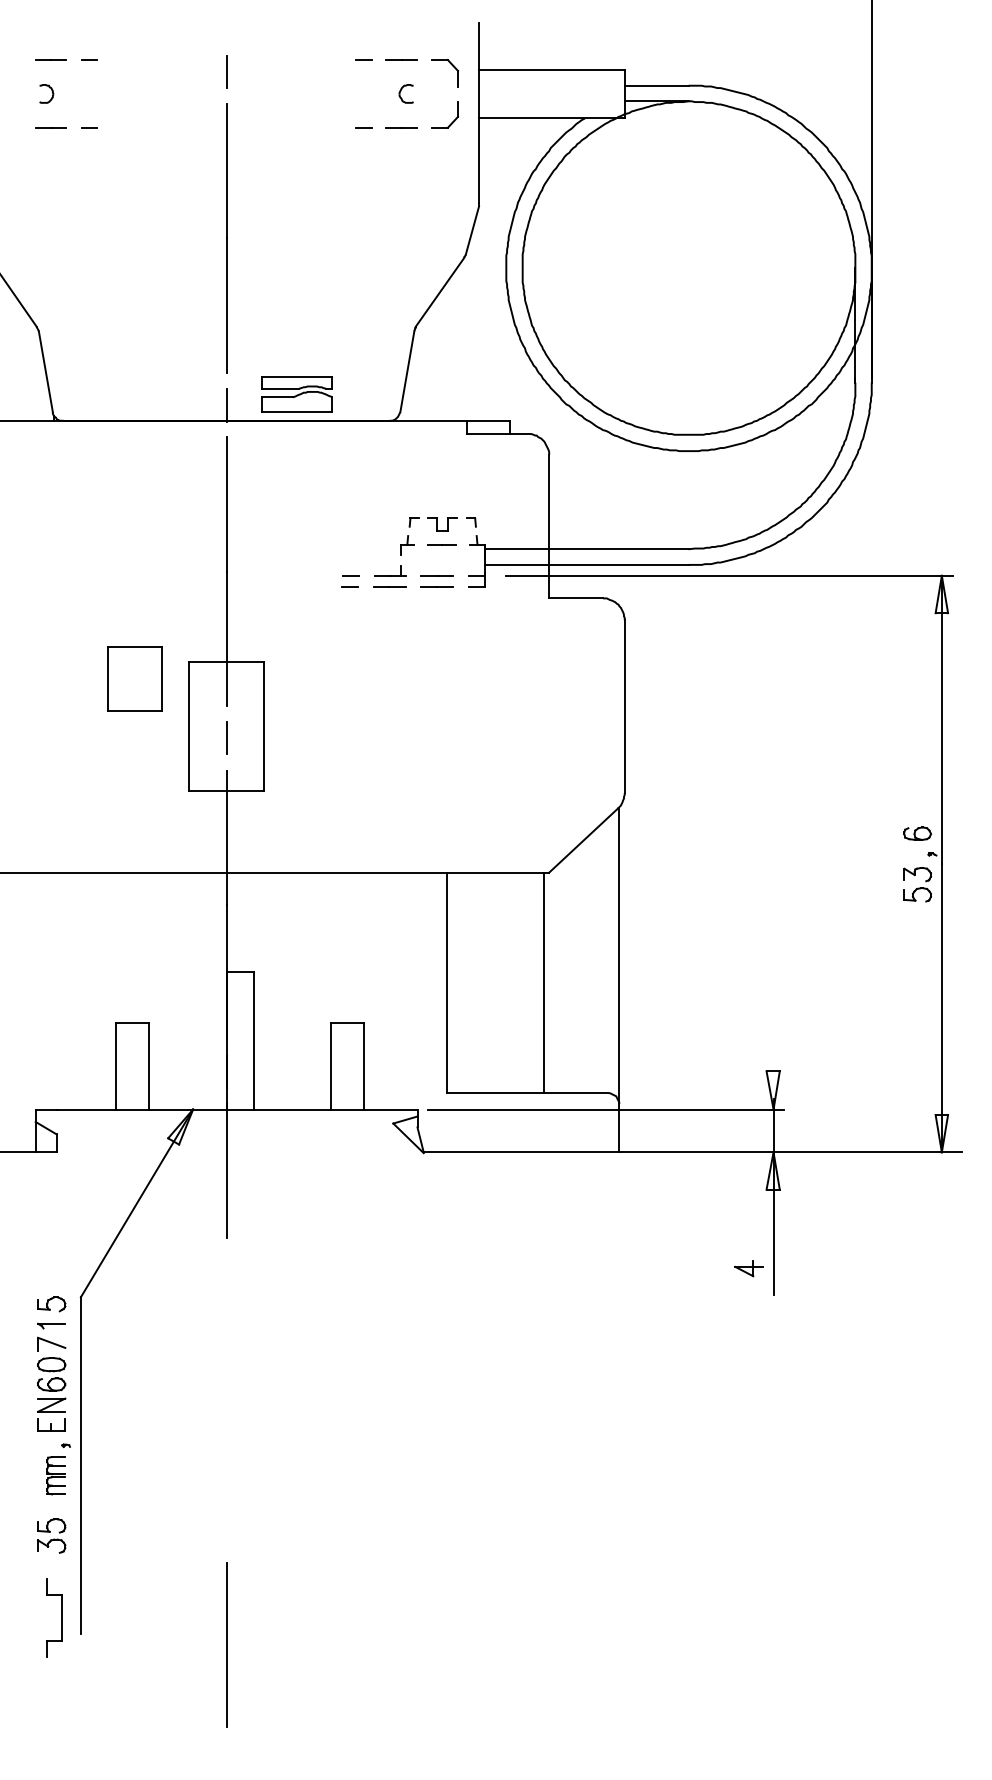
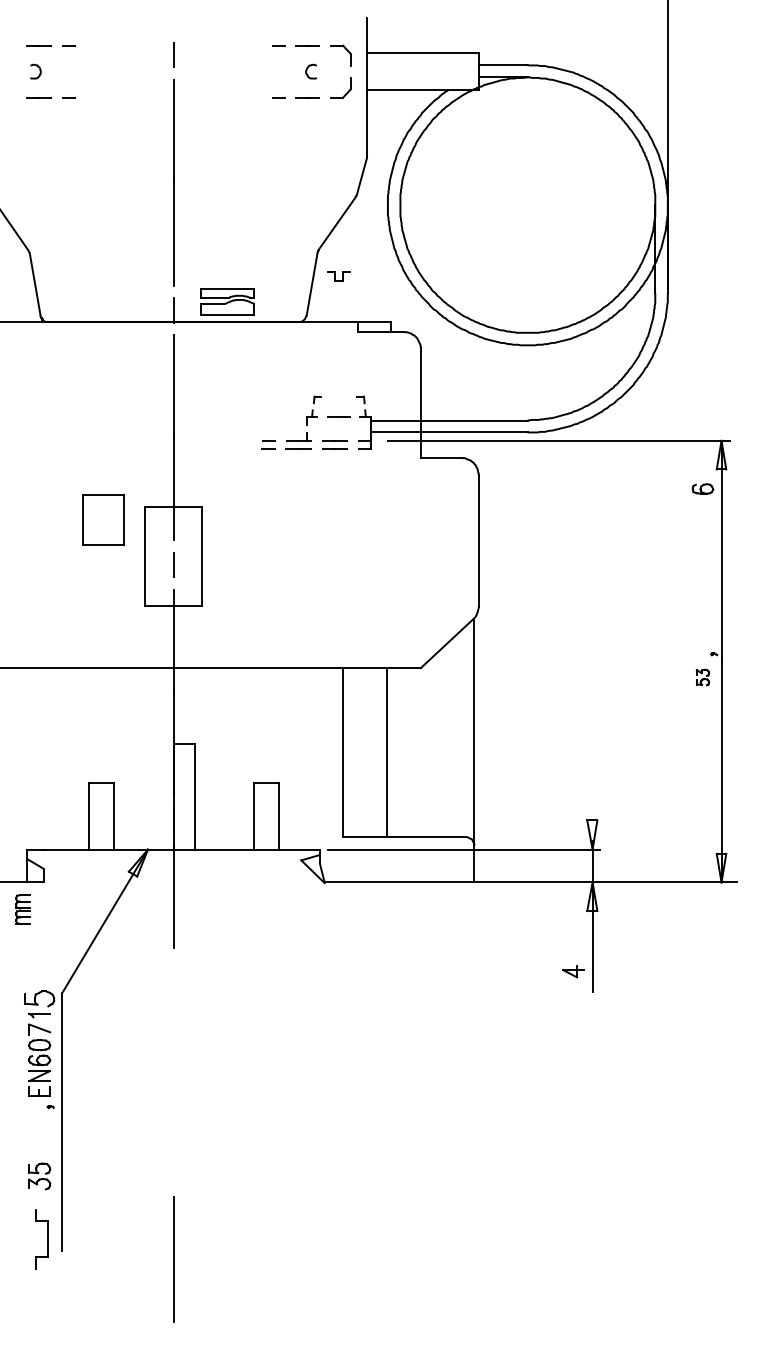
part: (442, 524) -> (339, 276), moved
part: (917, 833) -> (702, 488), moved
part: (917, 884) -> (702, 677), size x0.6
line: (543, 982) -> (386, 752), moved
part: (51, 1304) -> (39, 999), size x1.4
part: (55, 1475) -> (22, 909), moved

